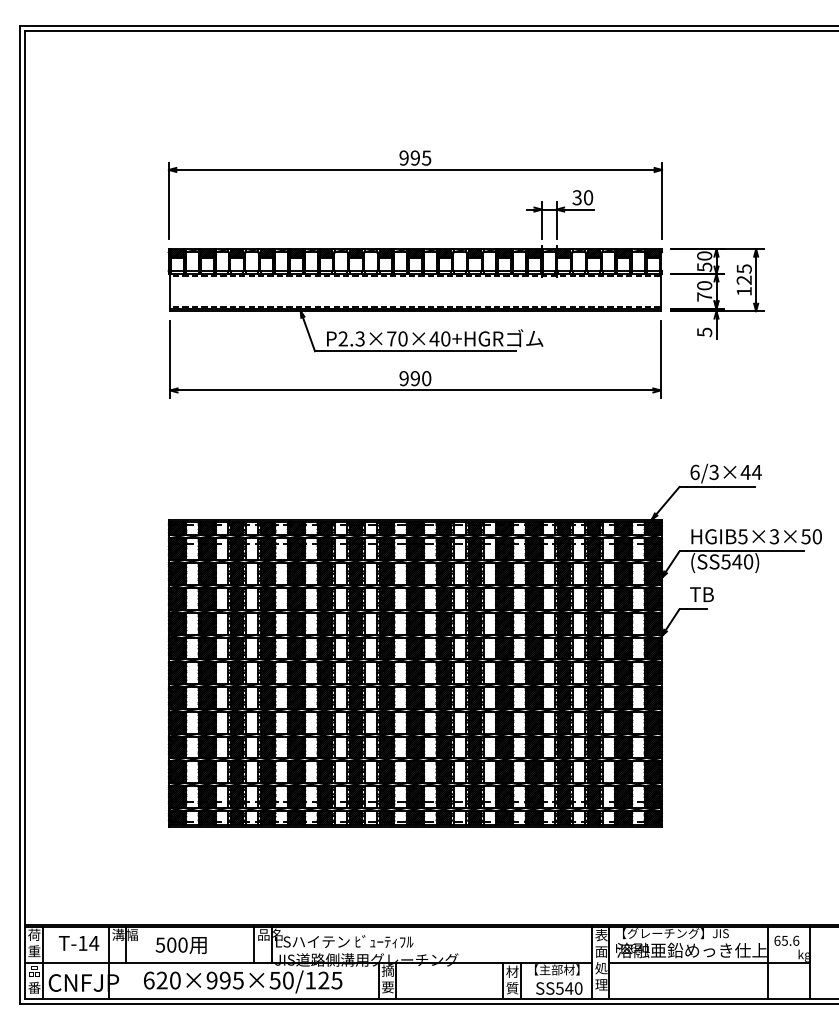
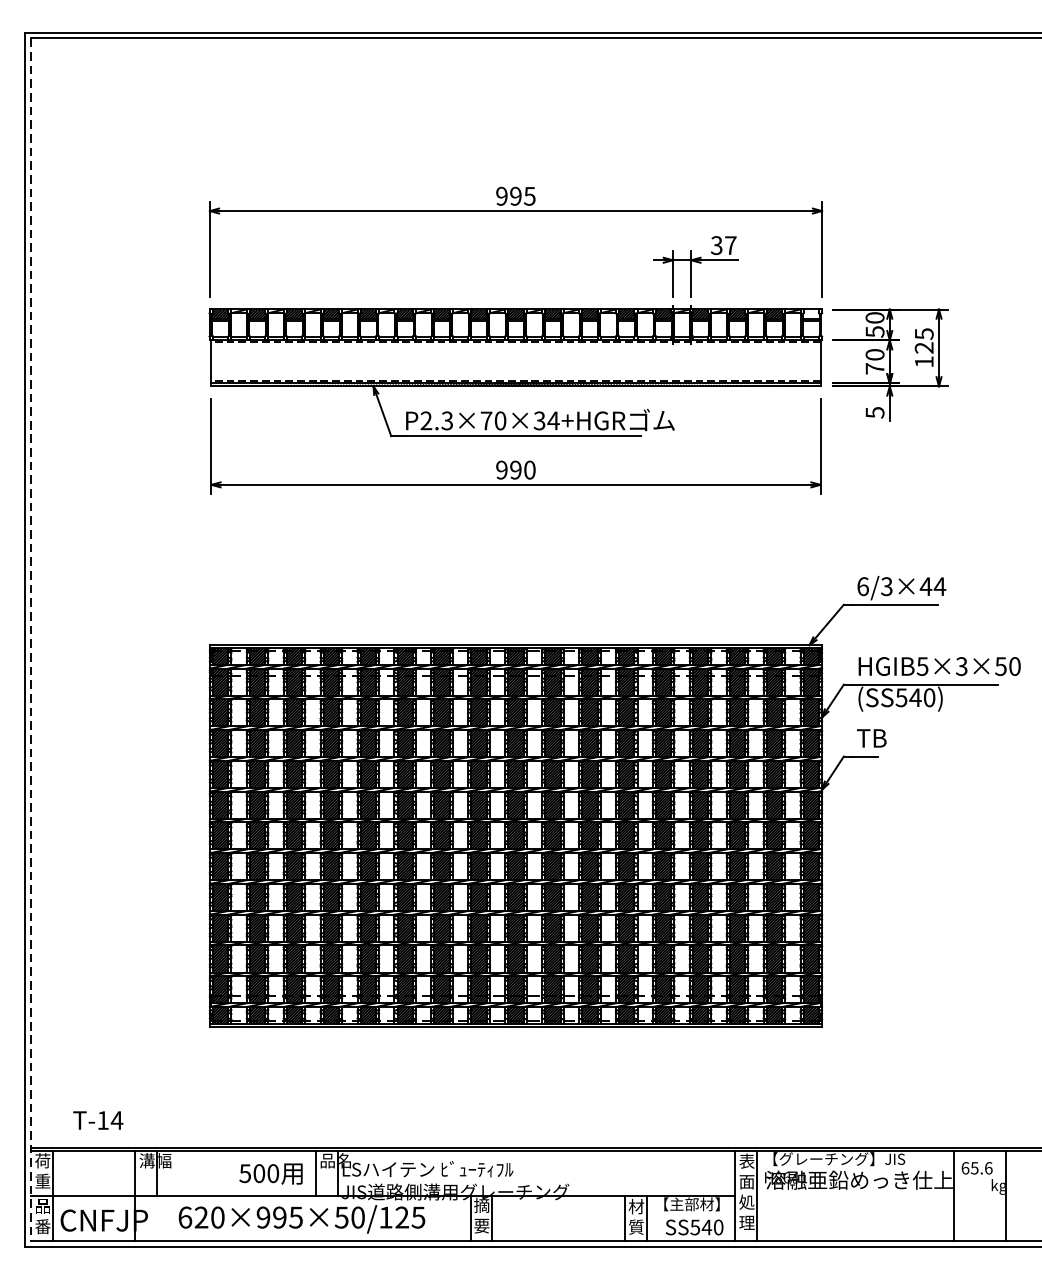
text: (588, 197) -> (730, 245), 30 -> 37
hatch: (653, 252) -> (811, 313), removed
text: (439, 338) -> (545, 420), P2.3×70×40+HGR -> P2.3×70×34+HGR
line: (25, 515) -> (31, 640), solid -> dashed
text: (78, 943) -> (97, 1120), moved
text: (180, 945) -> (270, 1174), moved
line: (709, 963) -> (881, 1196), removed

